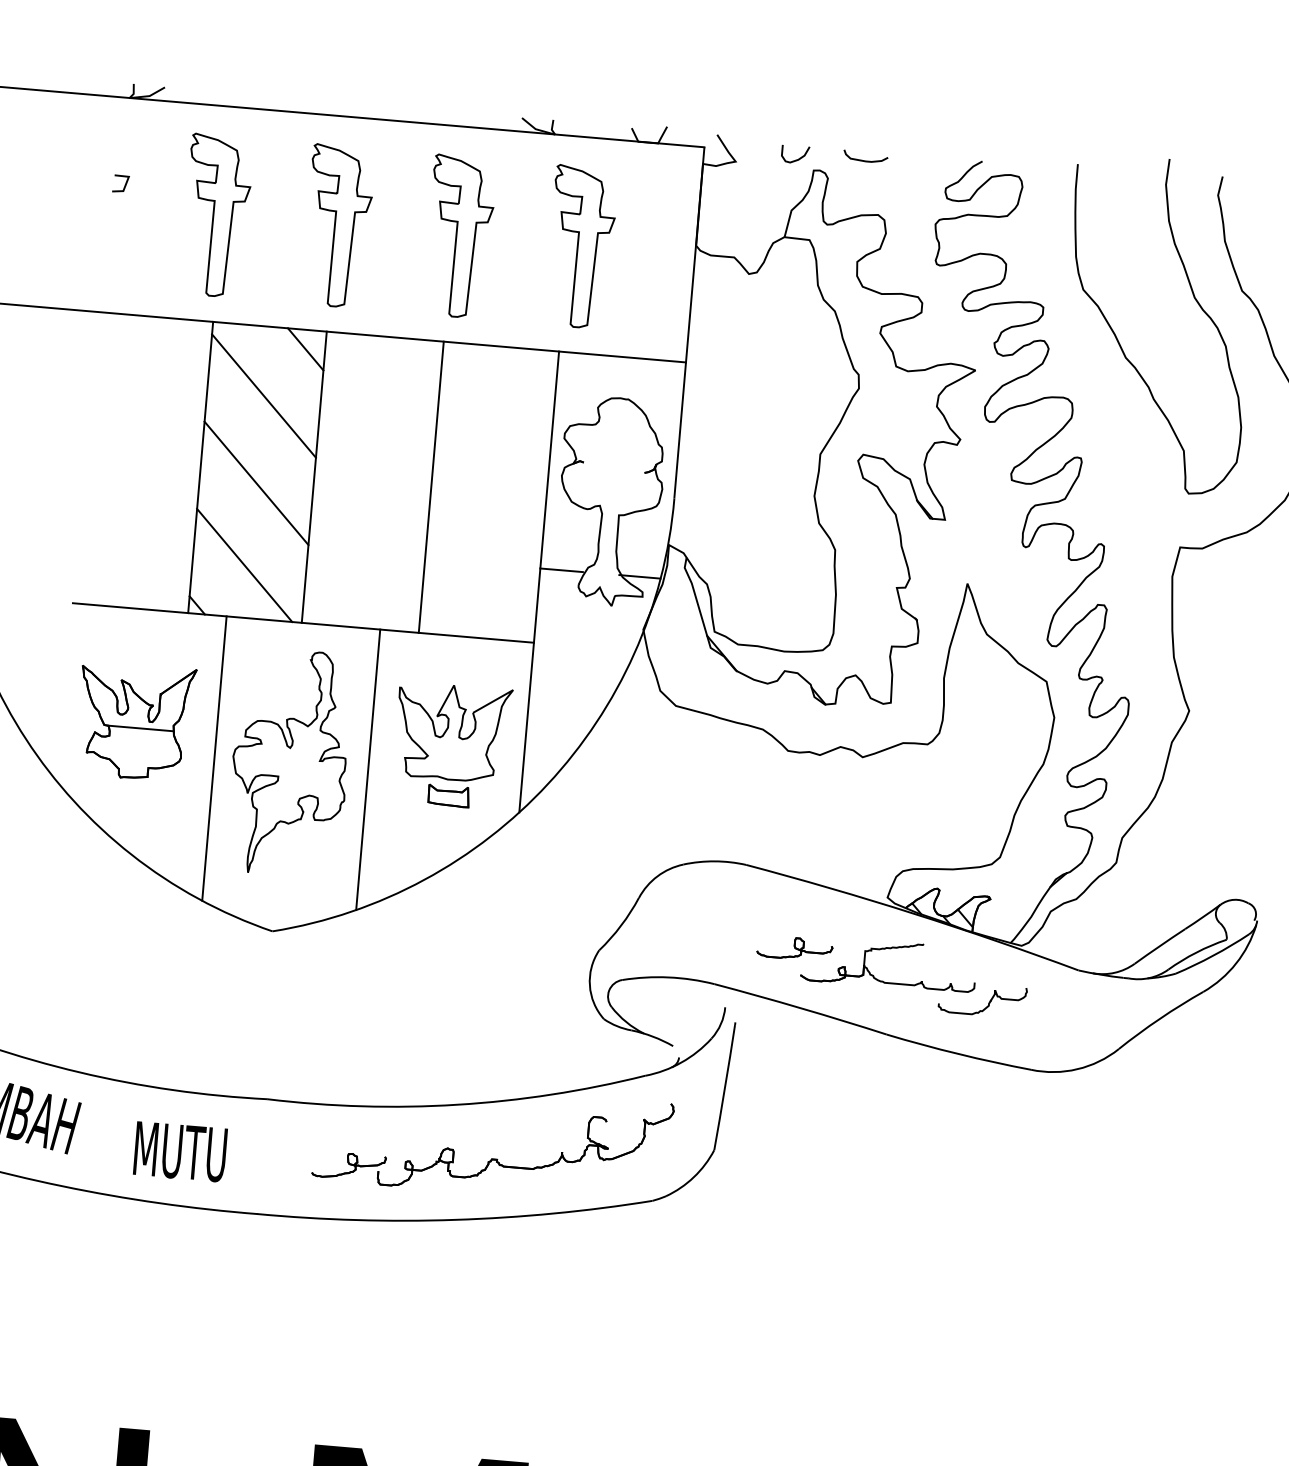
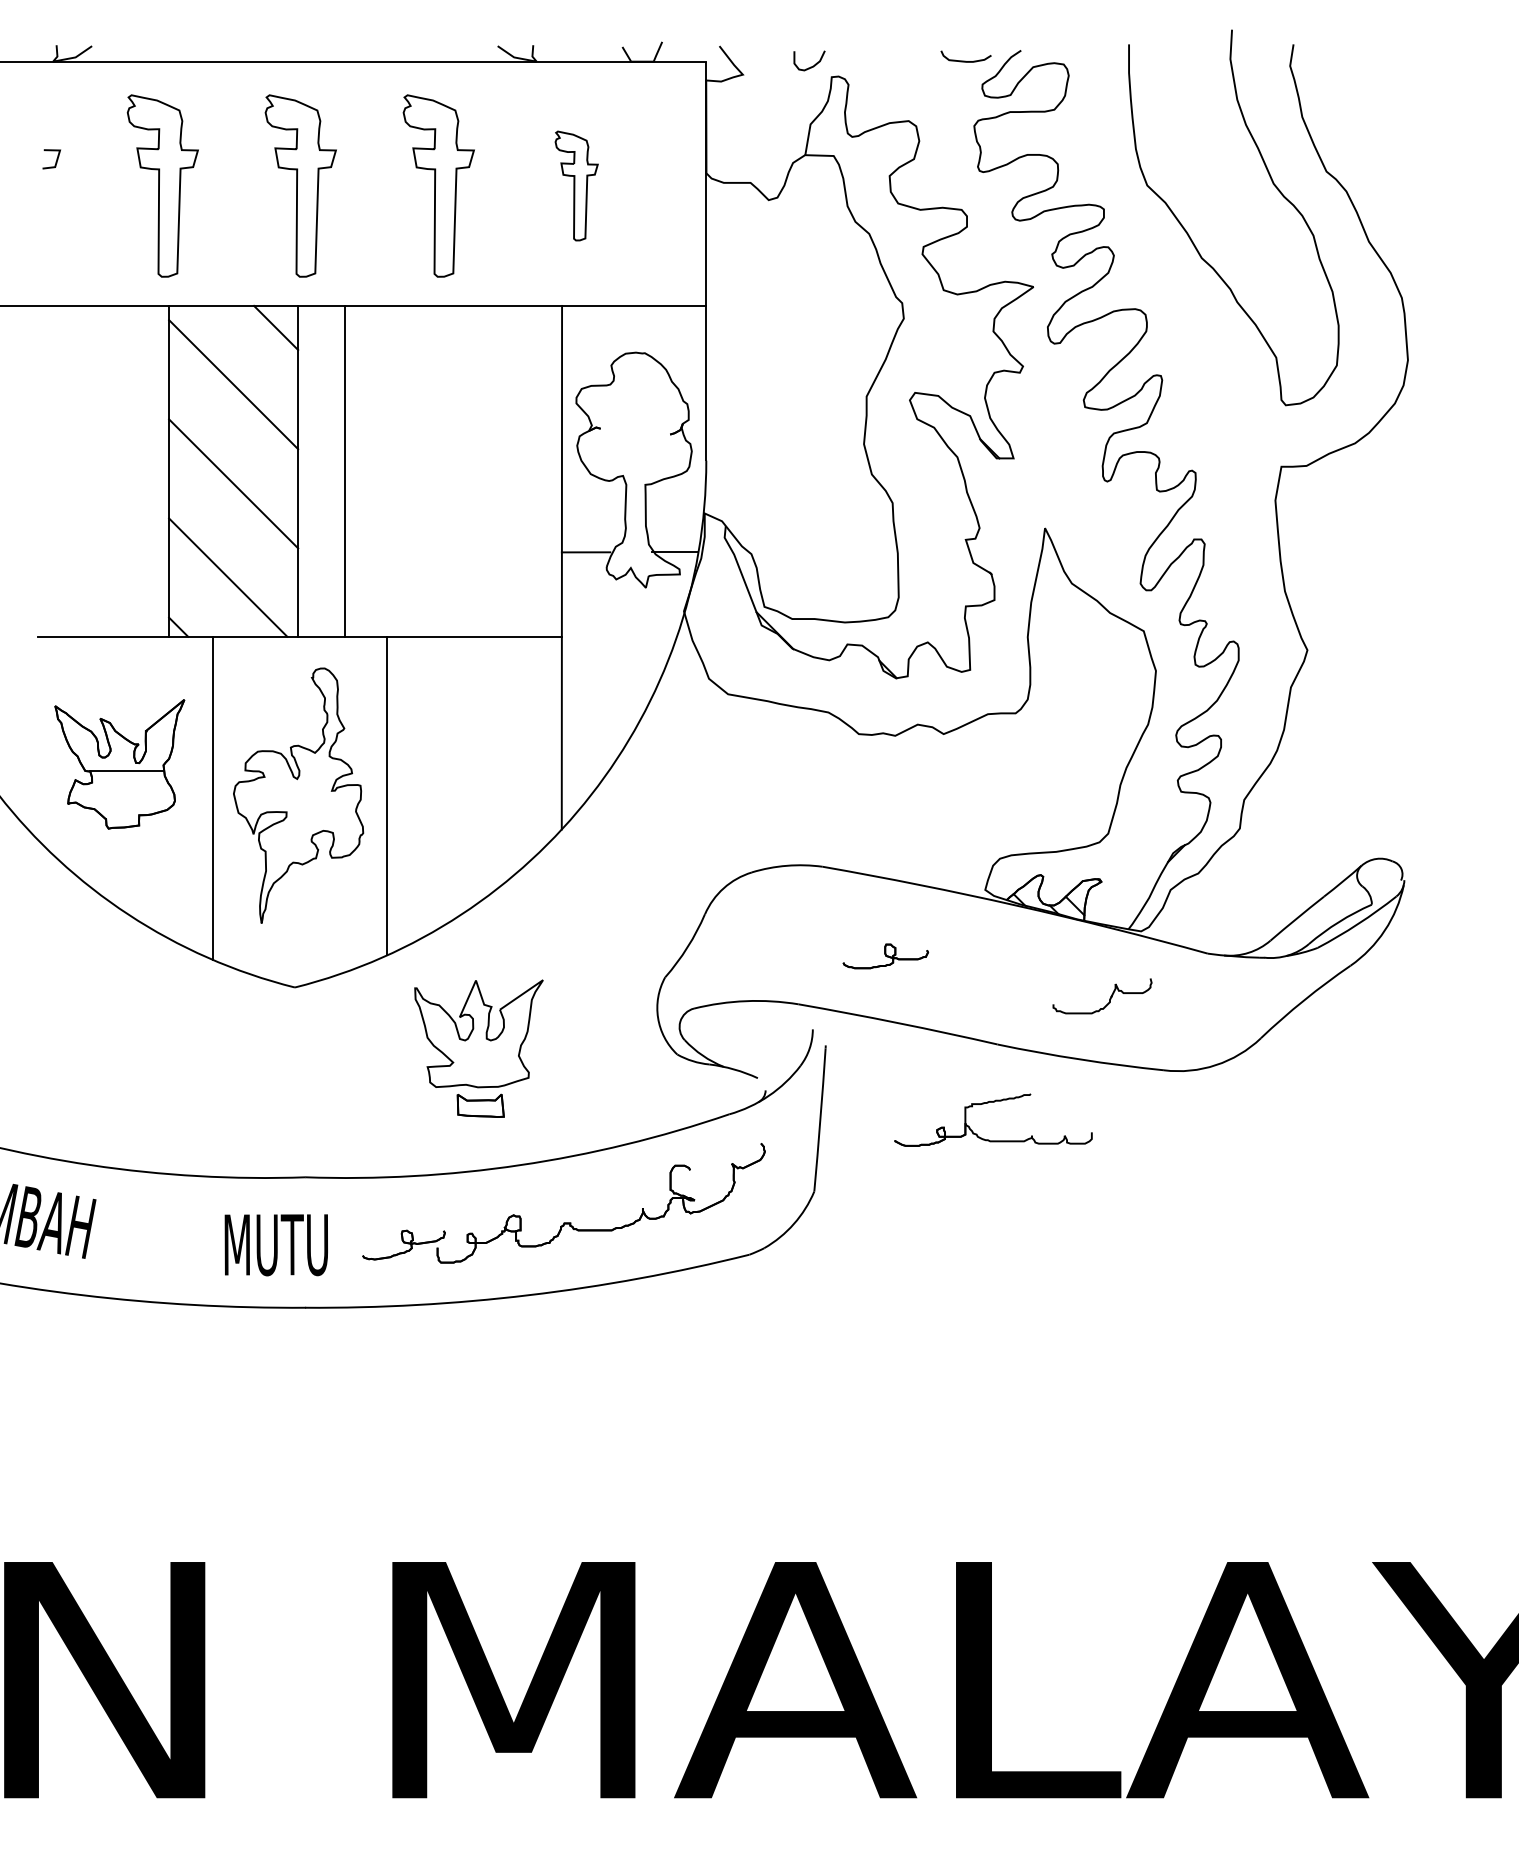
curve: (864, 160) -> (965, 60), moved
part: (580, 246) -> (576, 185), size x0.6
line: (431, 486) -> (345, 470), moved
part: (451, 745) -> (478, 1048), moved
part: (885, 949) -> (988, 1103), moved
text: (179, 1152) -> (275, 1245), moved

